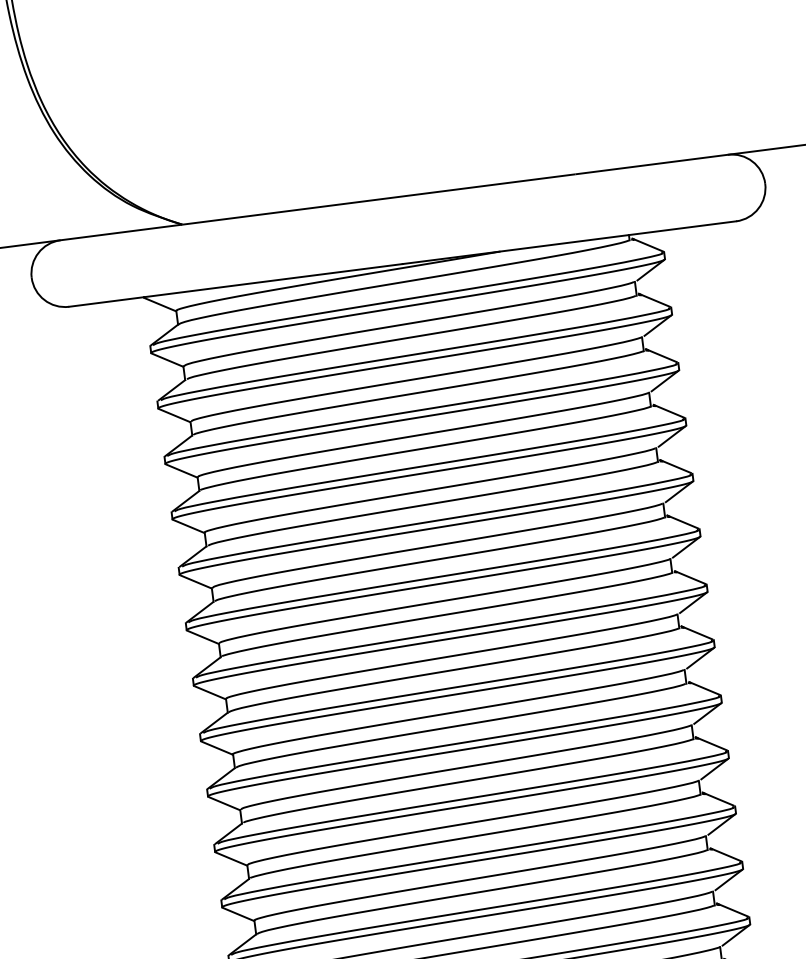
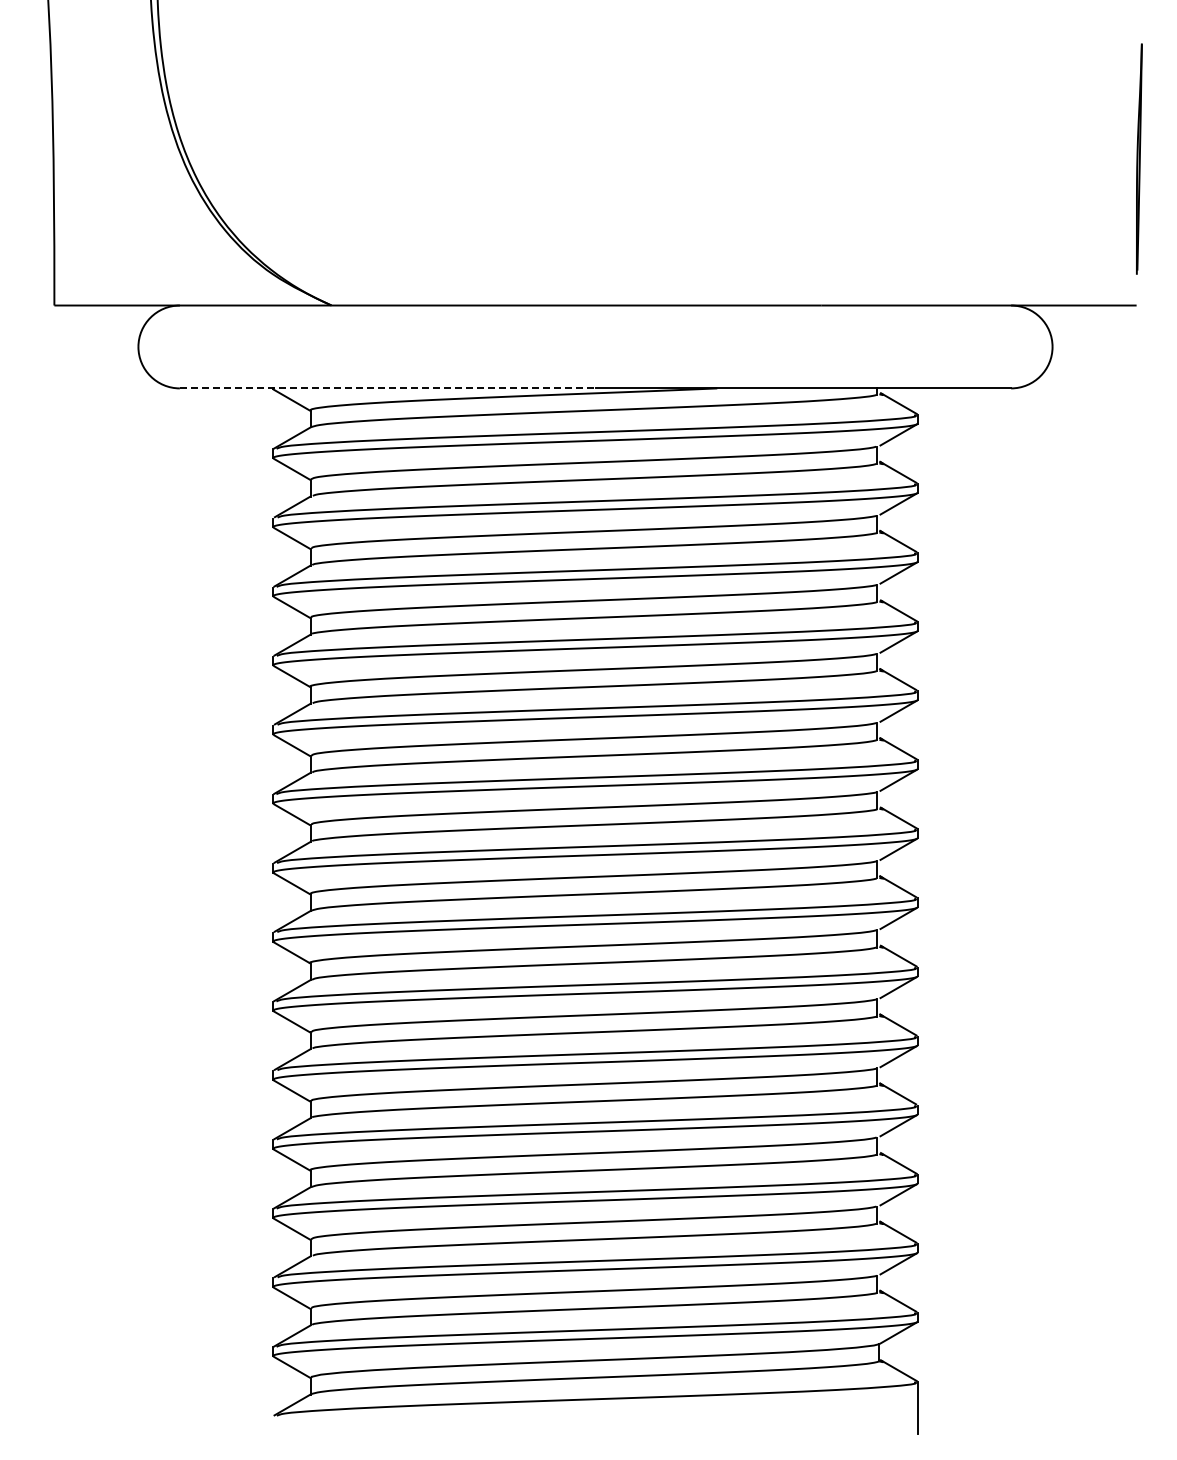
line: (235, 285) -> (387, 388), solid -> dashed

